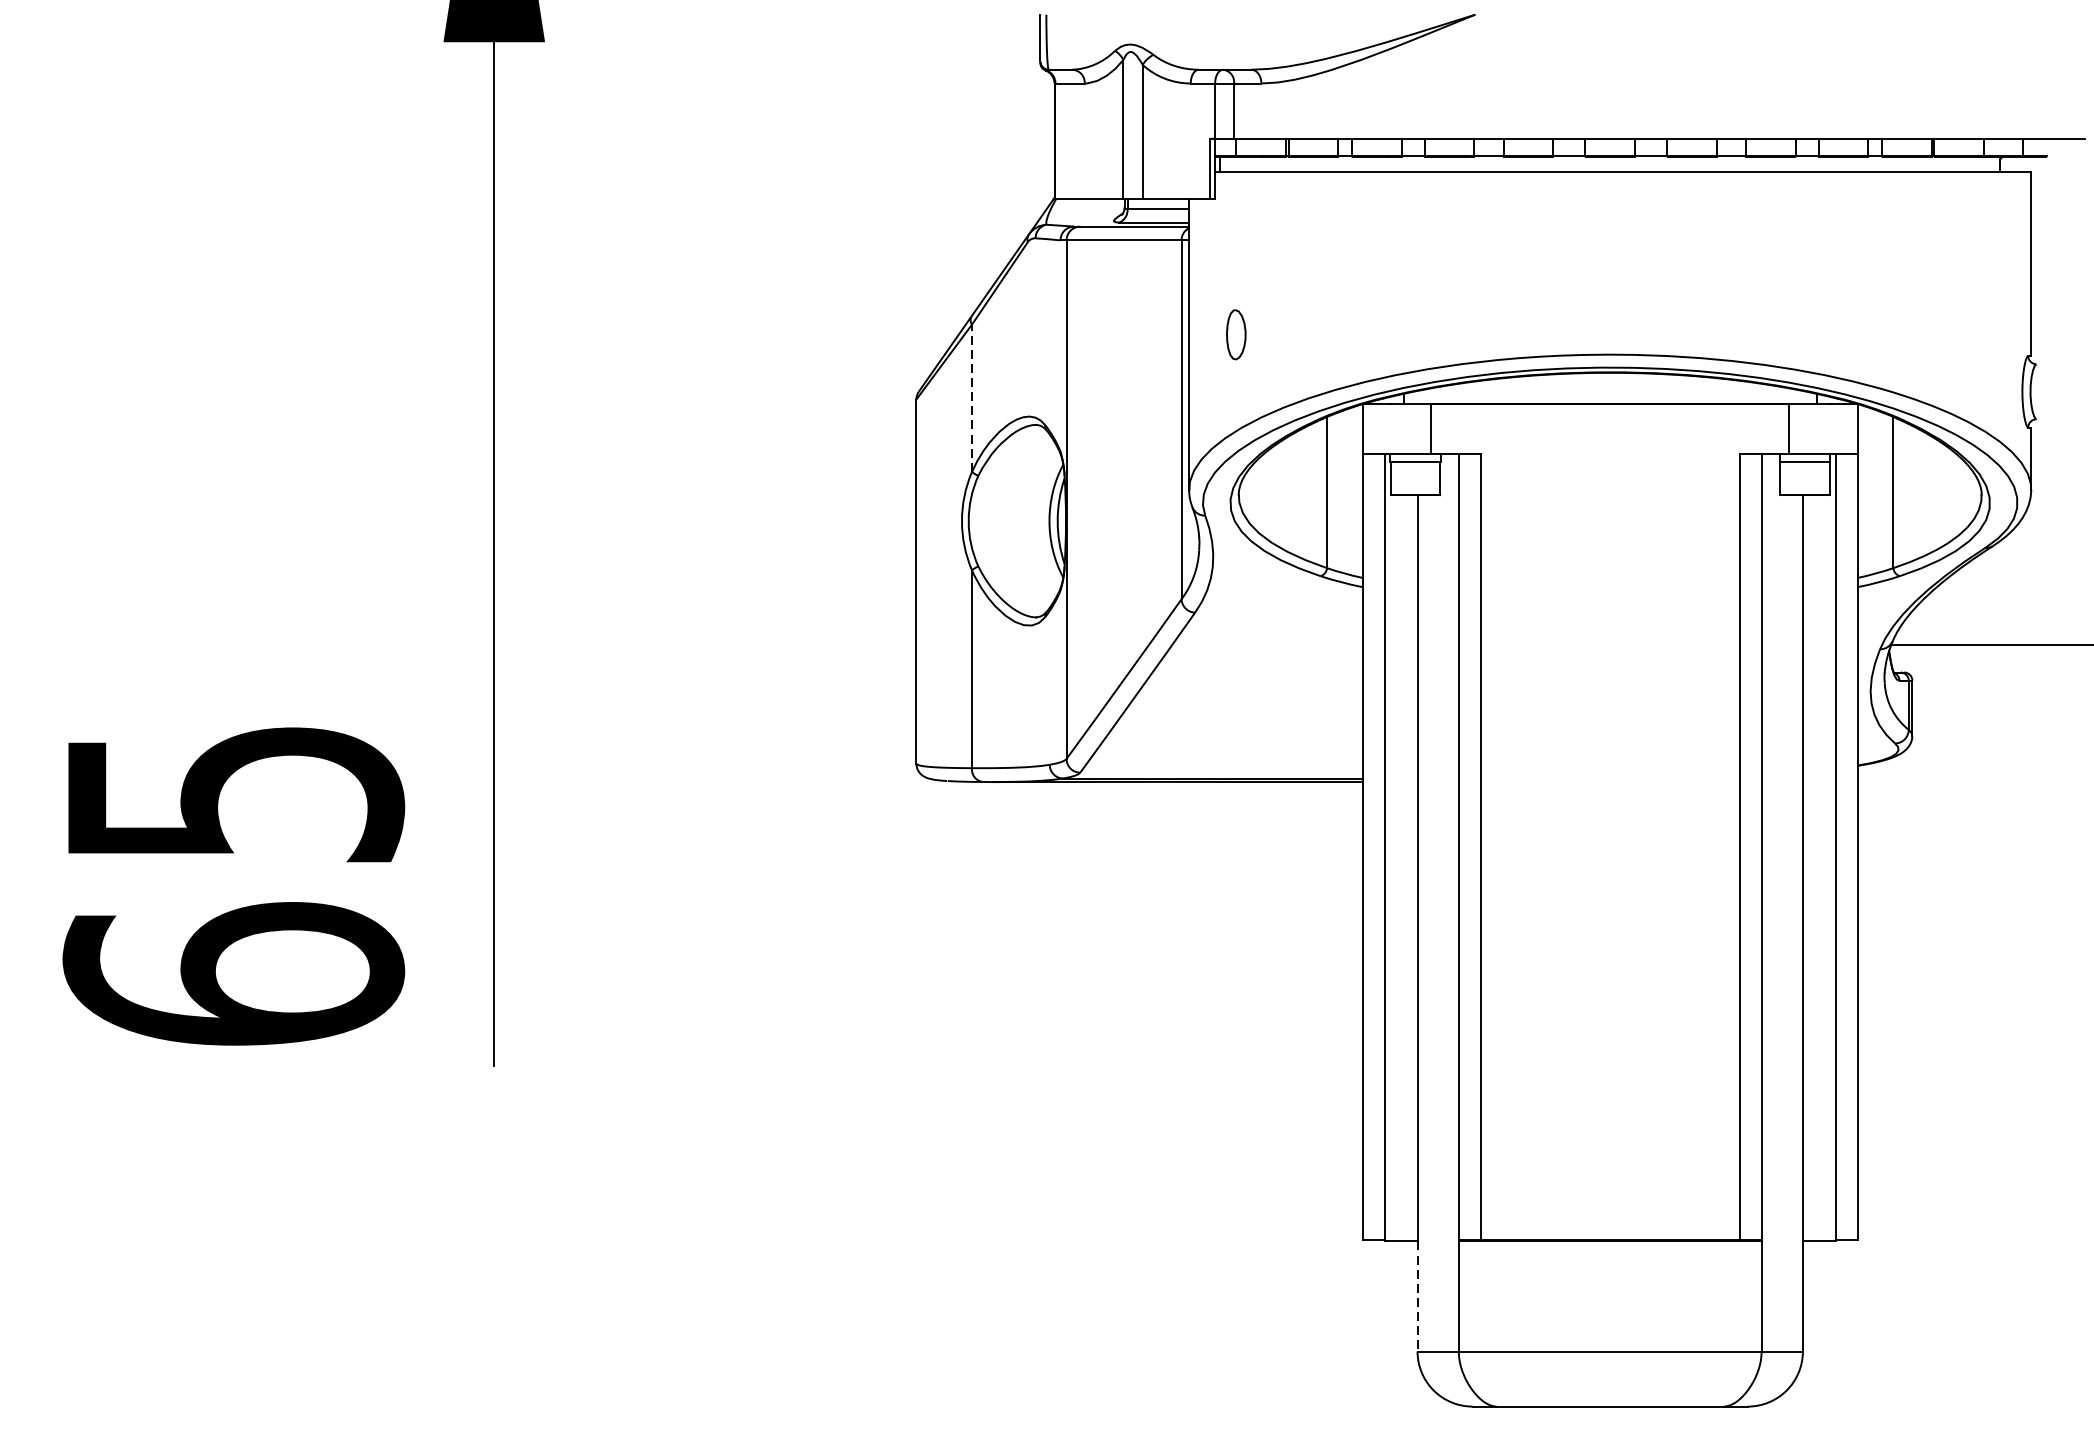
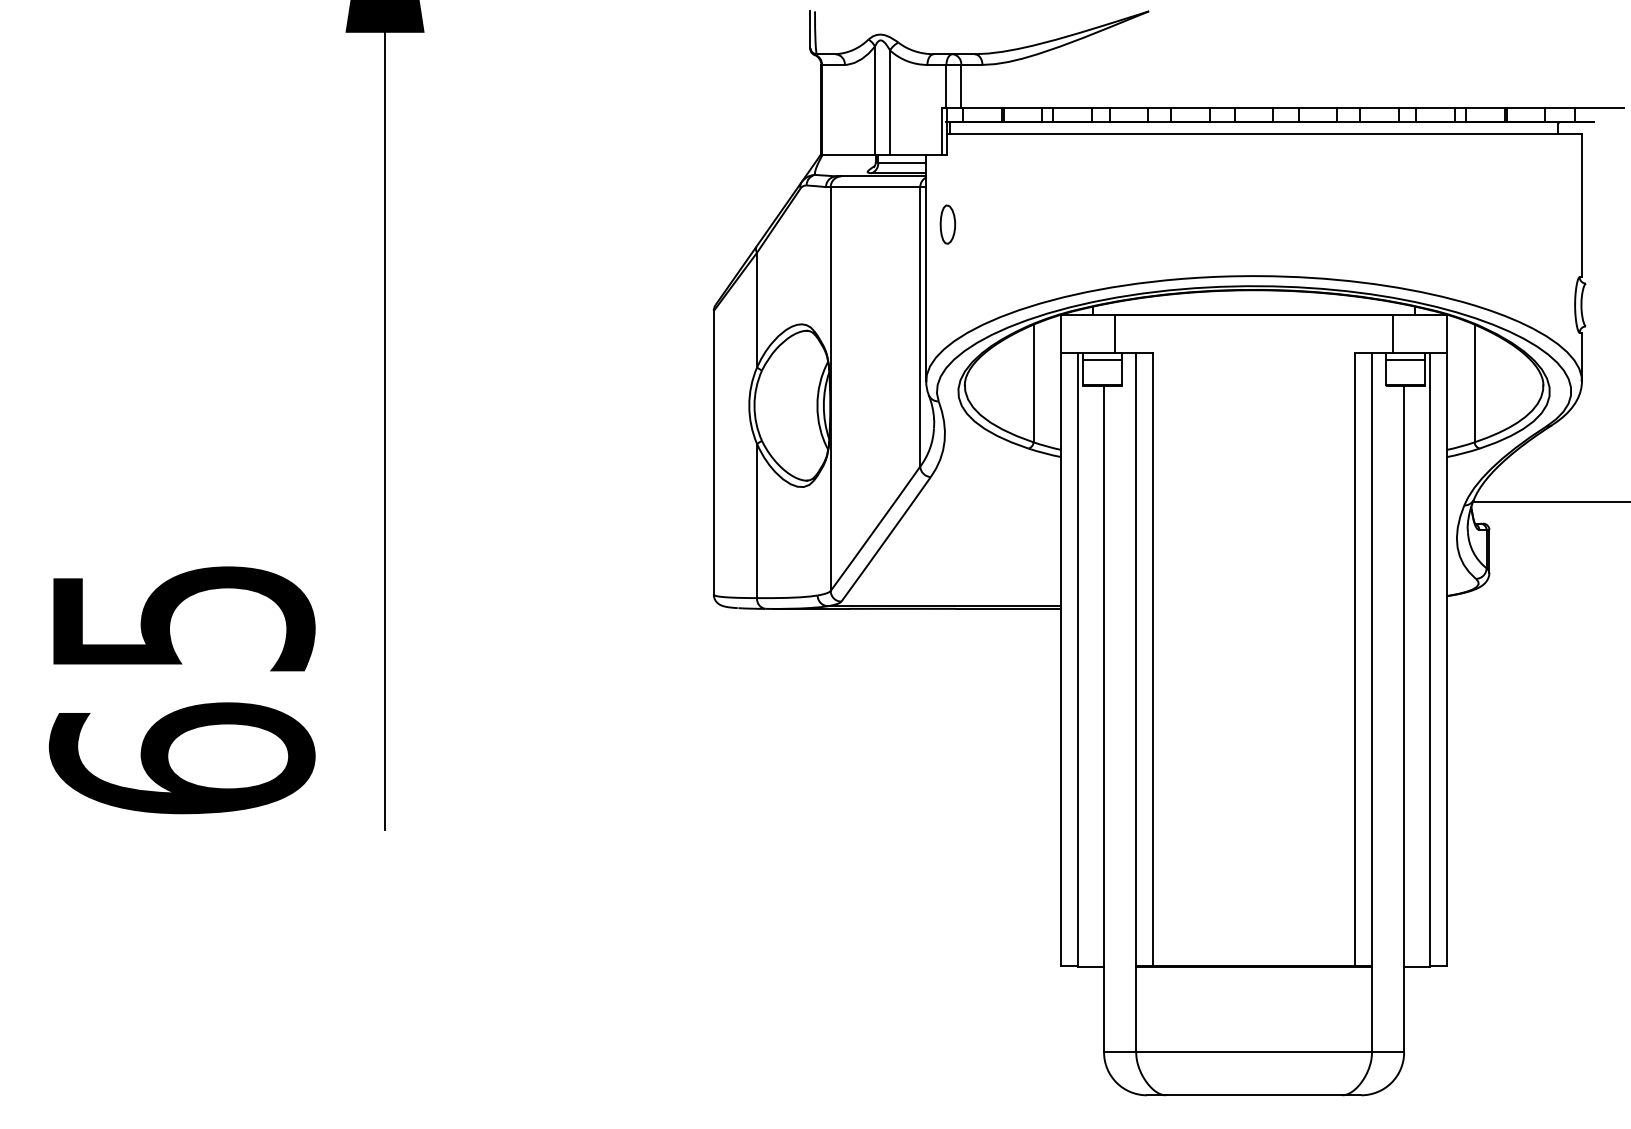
part: (1235, 334) -> (947, 224), moved
line: (972, 397) -> (757, 309), dashed -> solid
line: (1418, 1296) -> (1104, 1009), dashed -> solid

